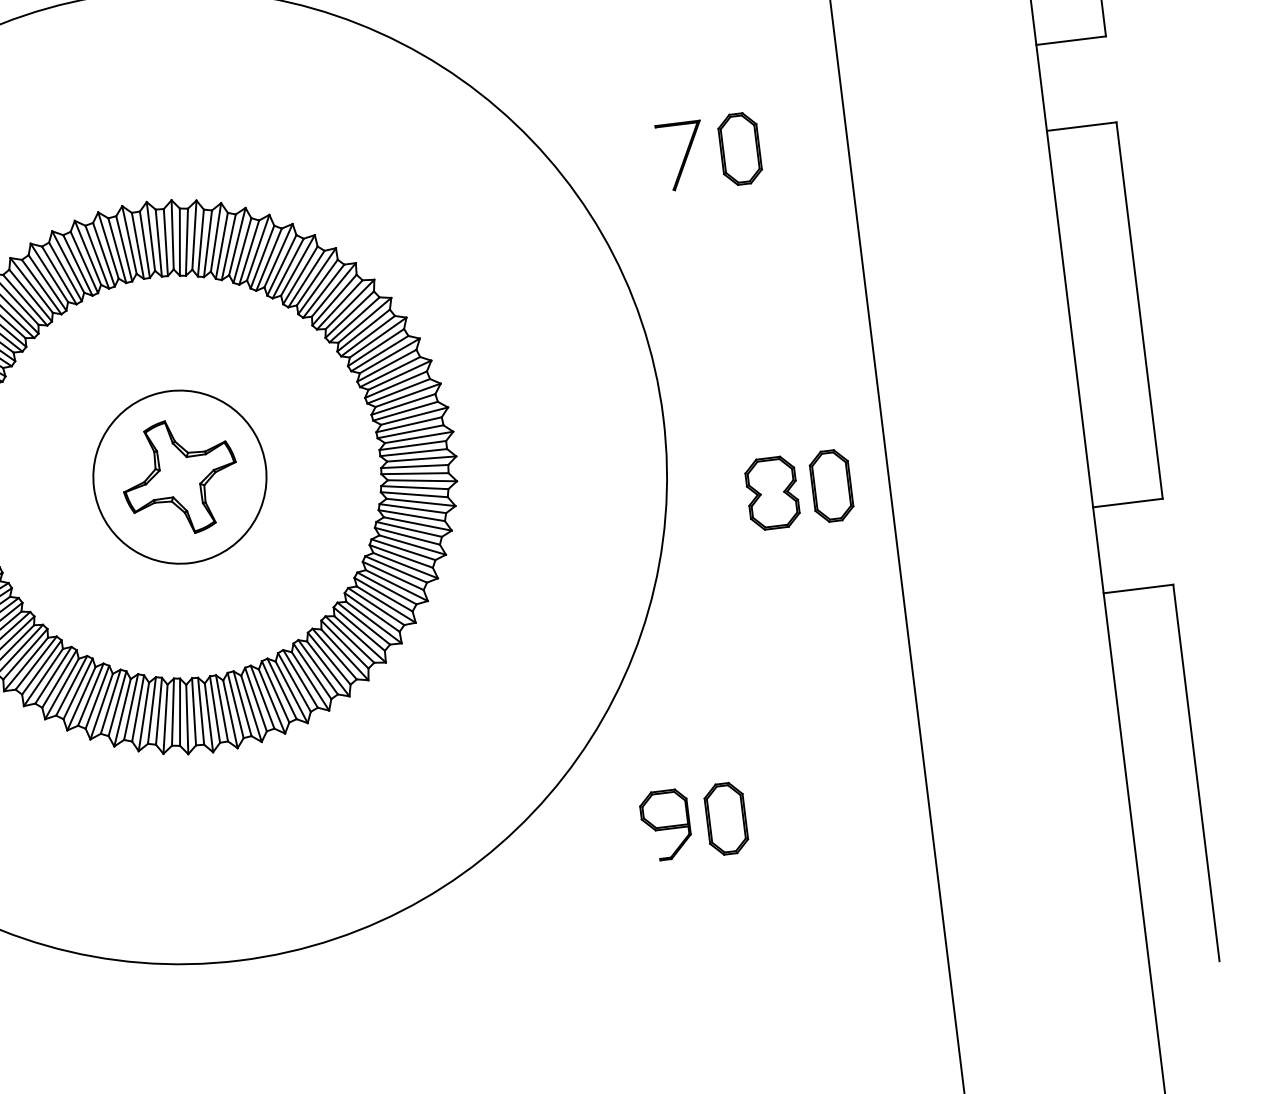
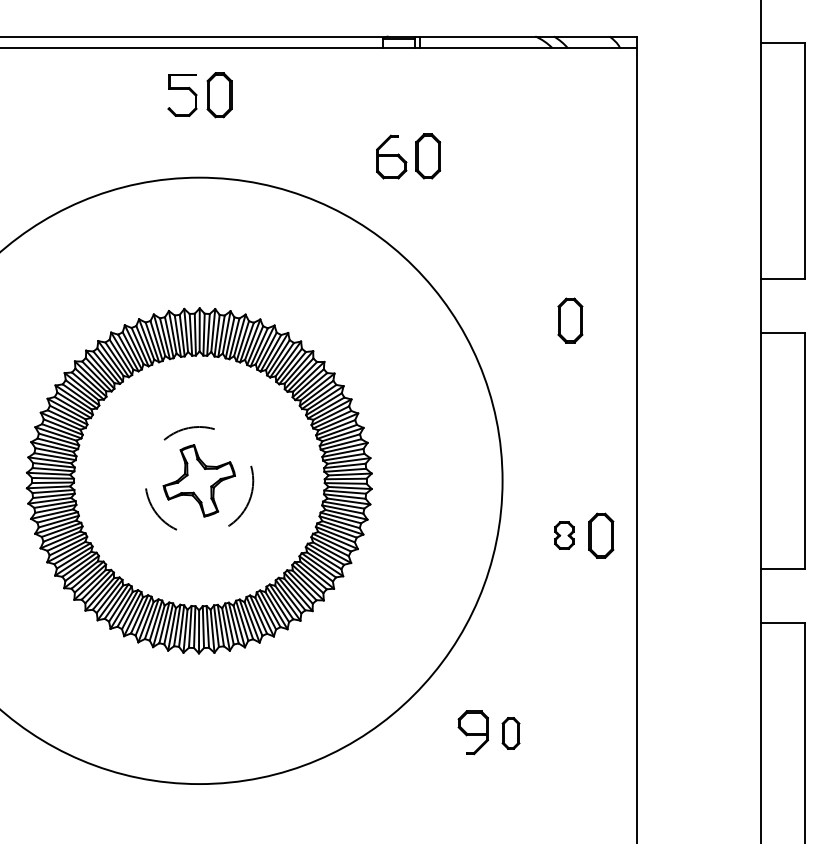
part: (681, 156) -> (533, 320), removed
circle: (180, 476) -> (199, 480), solid -> dashed
part: (772, 492) -> (564, 535), size x0.6
part: (725, 819) -> (510, 733), size x0.7

